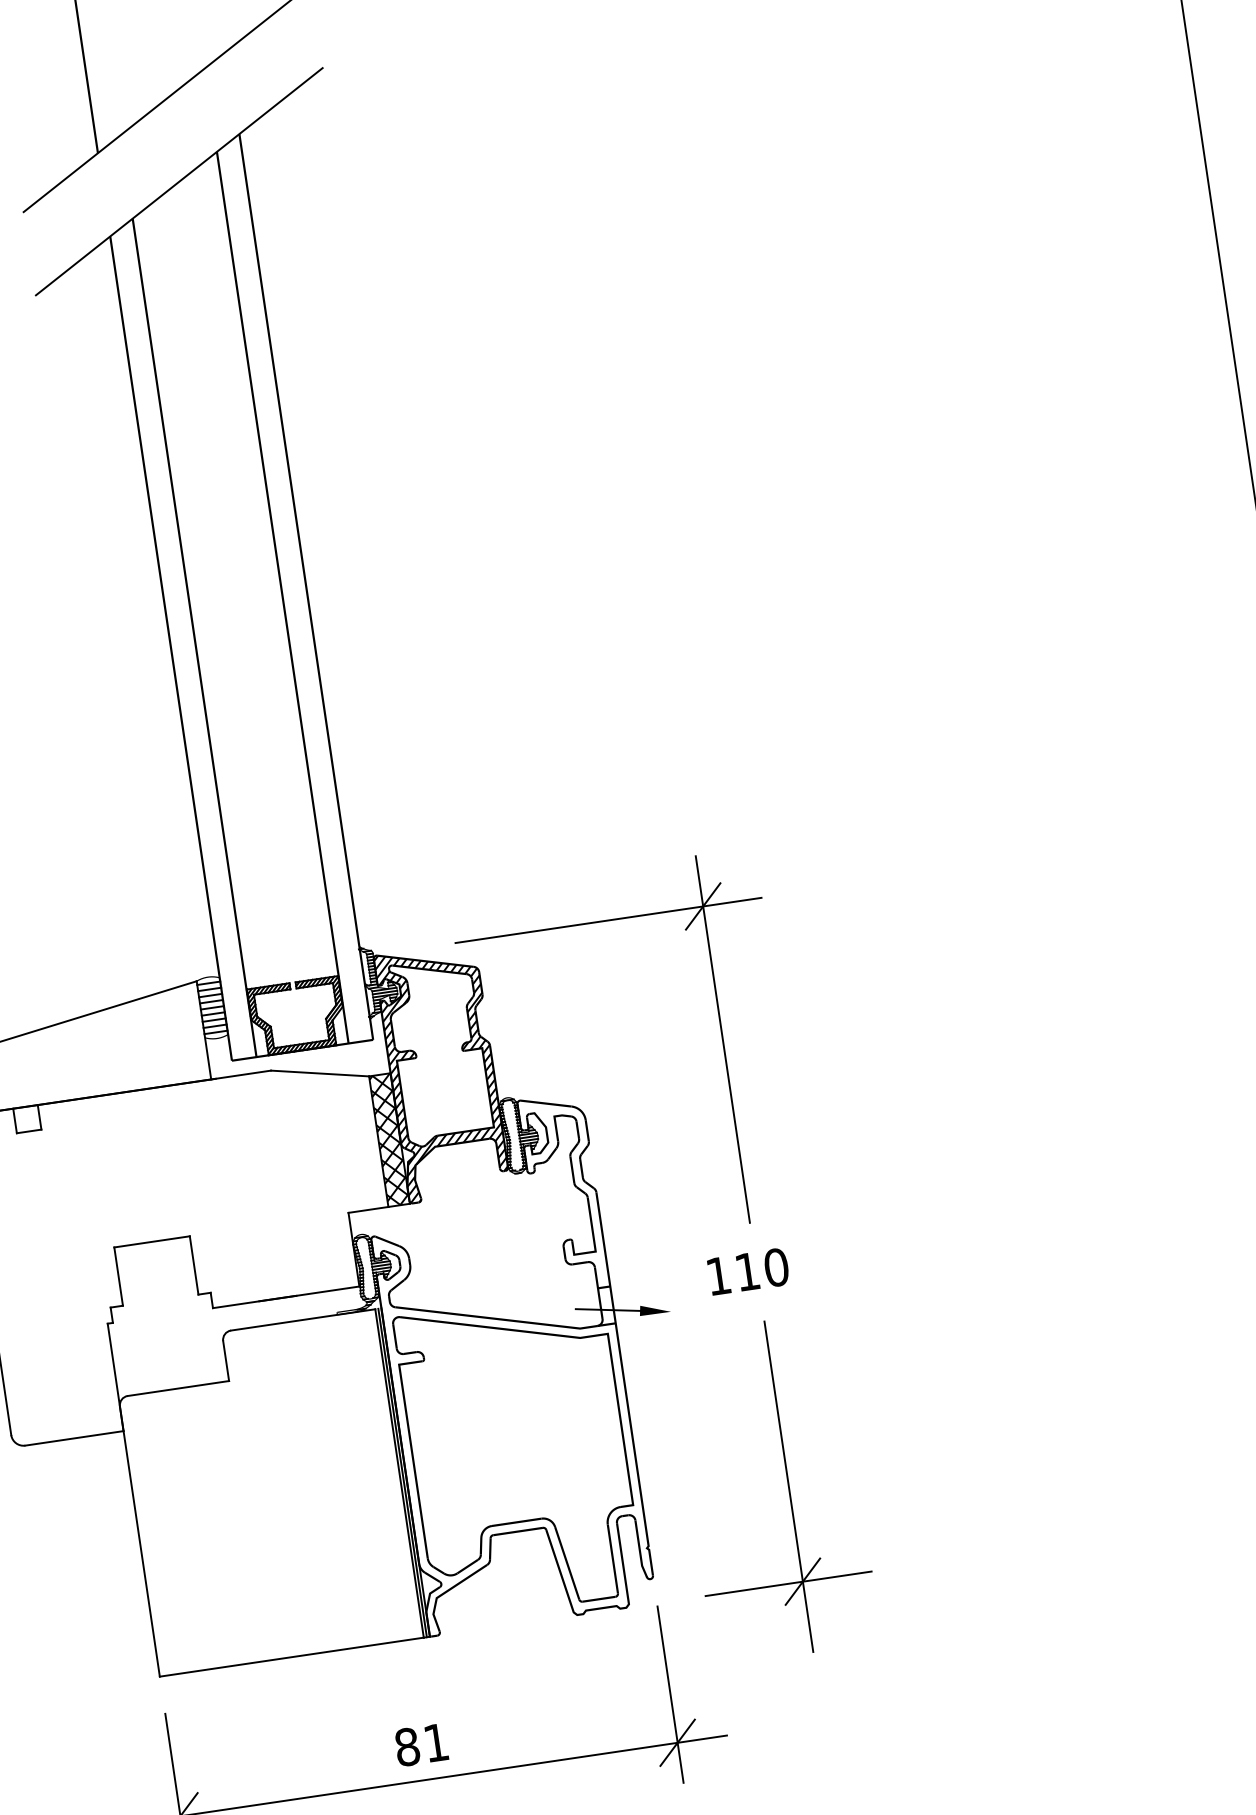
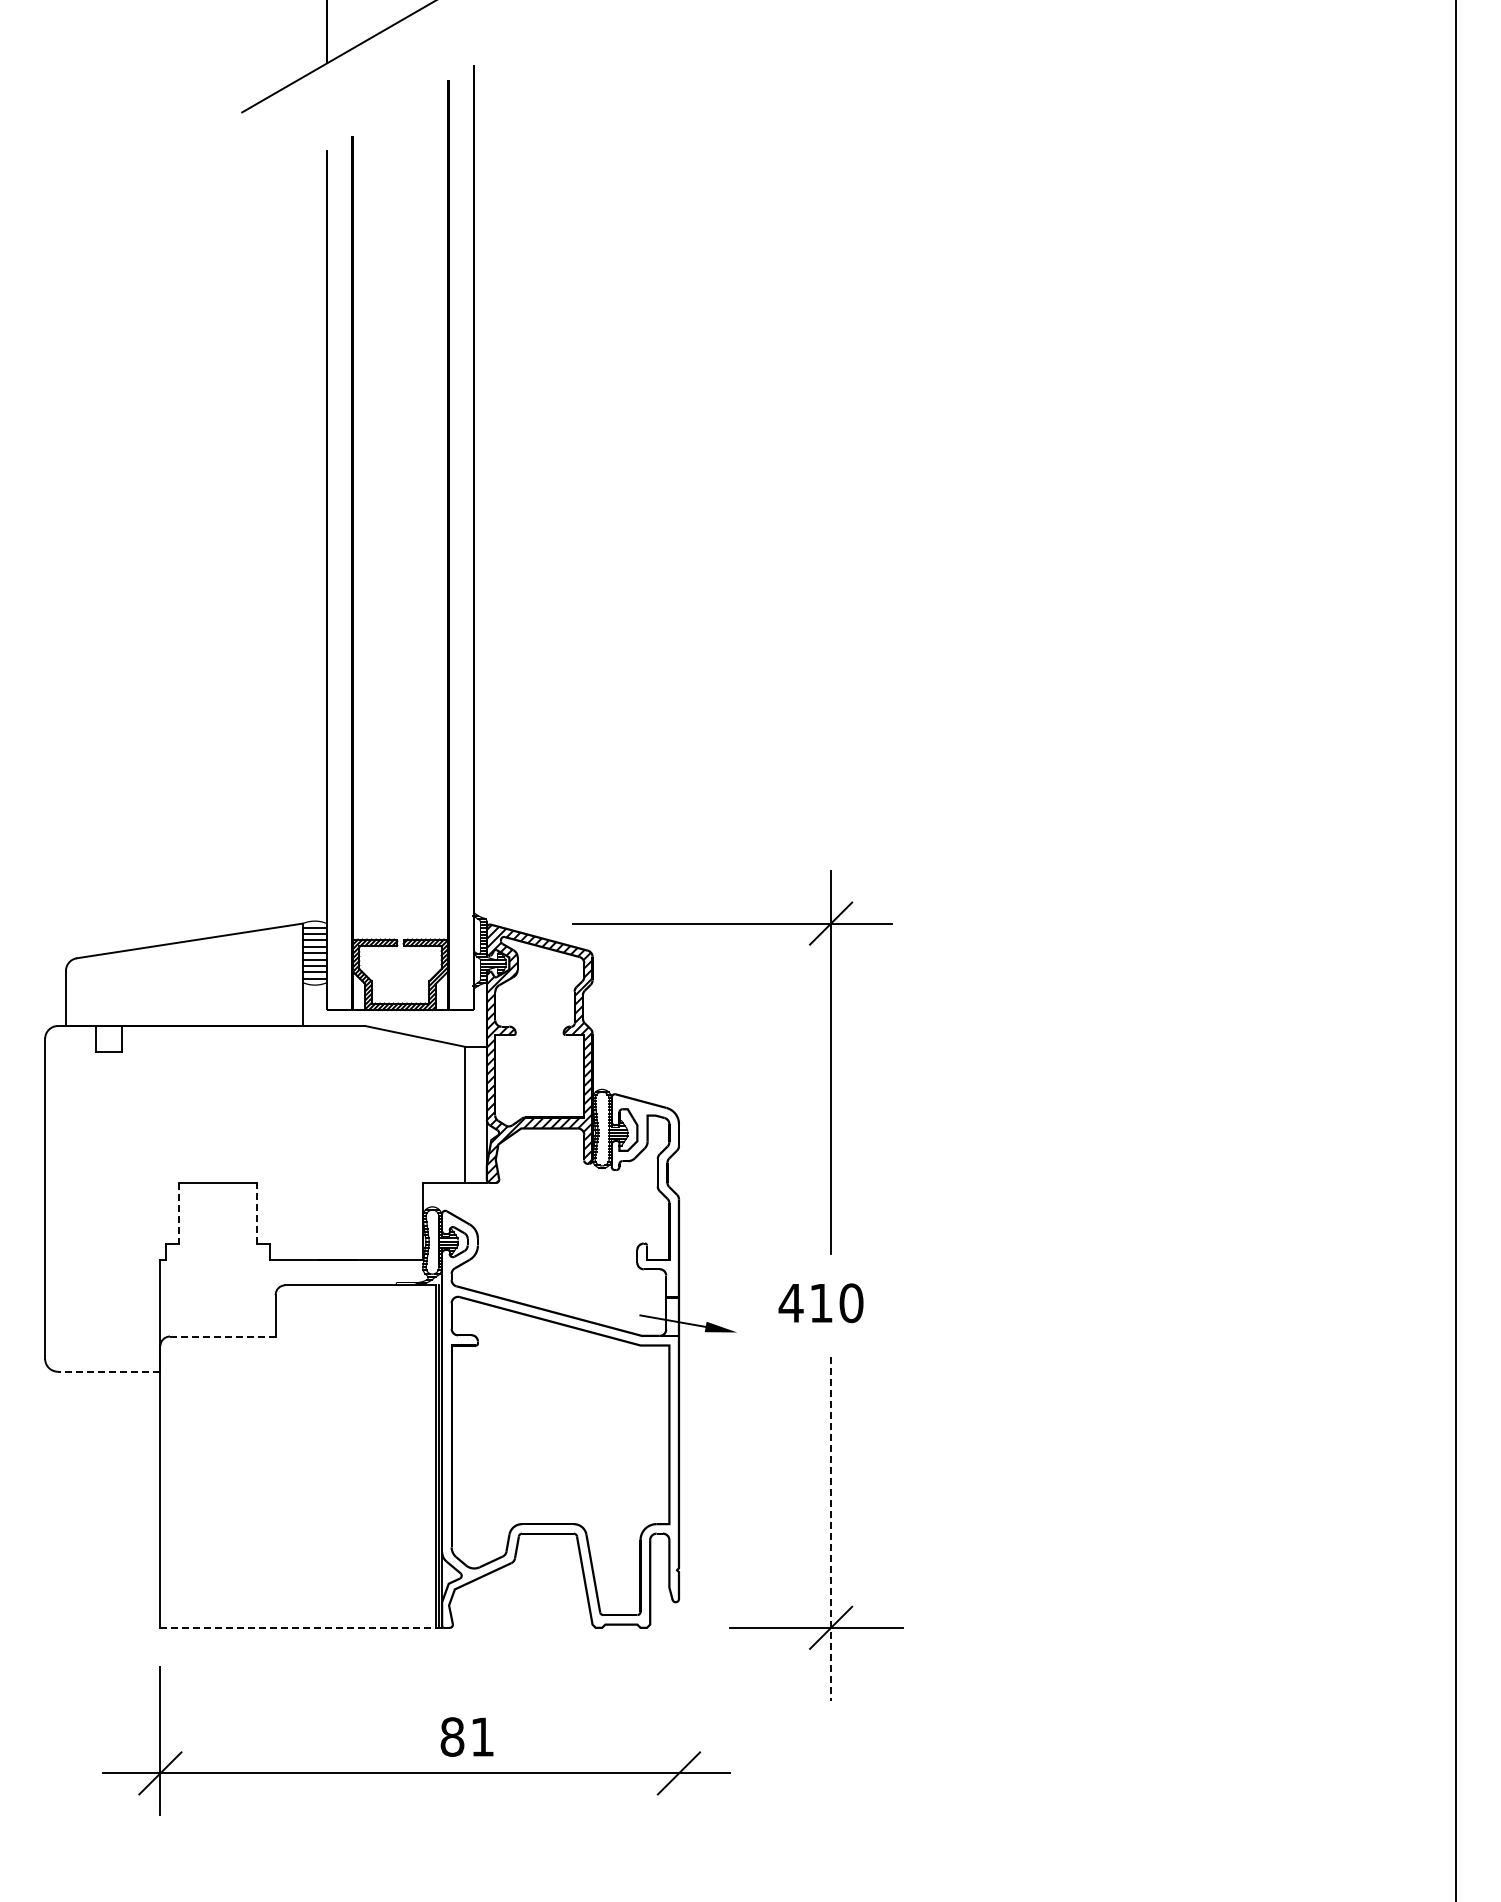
line: (179, 181) -> (405, 104), removed
hatch: (389, 1139) -> (475, 1114), removed
line: (194, 1264) -> (257, 1212), solid -> dashed
line: (118, 1276) -> (178, 1213), solid -> dashed
text: (718, 1276) -> (790, 1303), 110 -> 410
line: (178, 1388) -> (222, 1336), solid -> dashed
line: (73, 1438) -> (108, 1371), solid -> dashed
line: (789, 1487) -> (831, 1529), solid -> dashed
line: (292, 1656) -> (298, 1627), solid -> dashed
line: (670, 1695) -> (678, 1723), removed
text: (420, 1744) -> (466, 1736), moved

